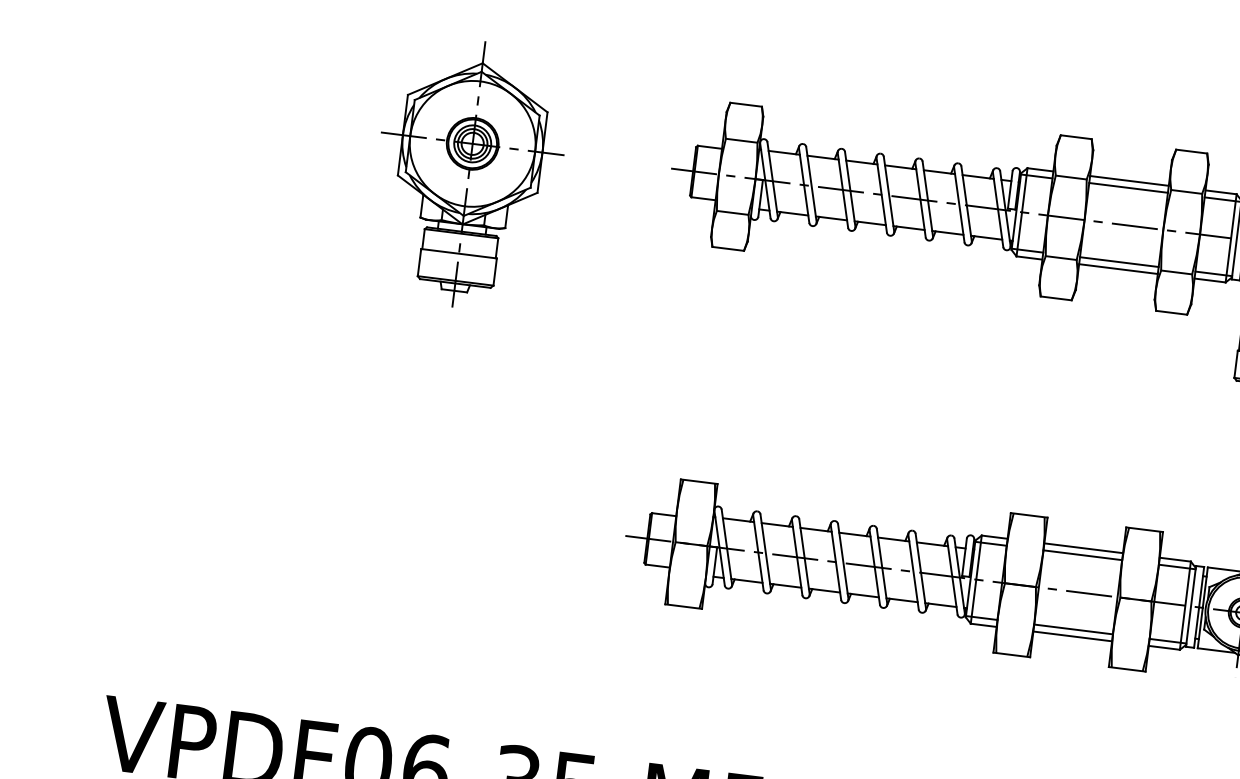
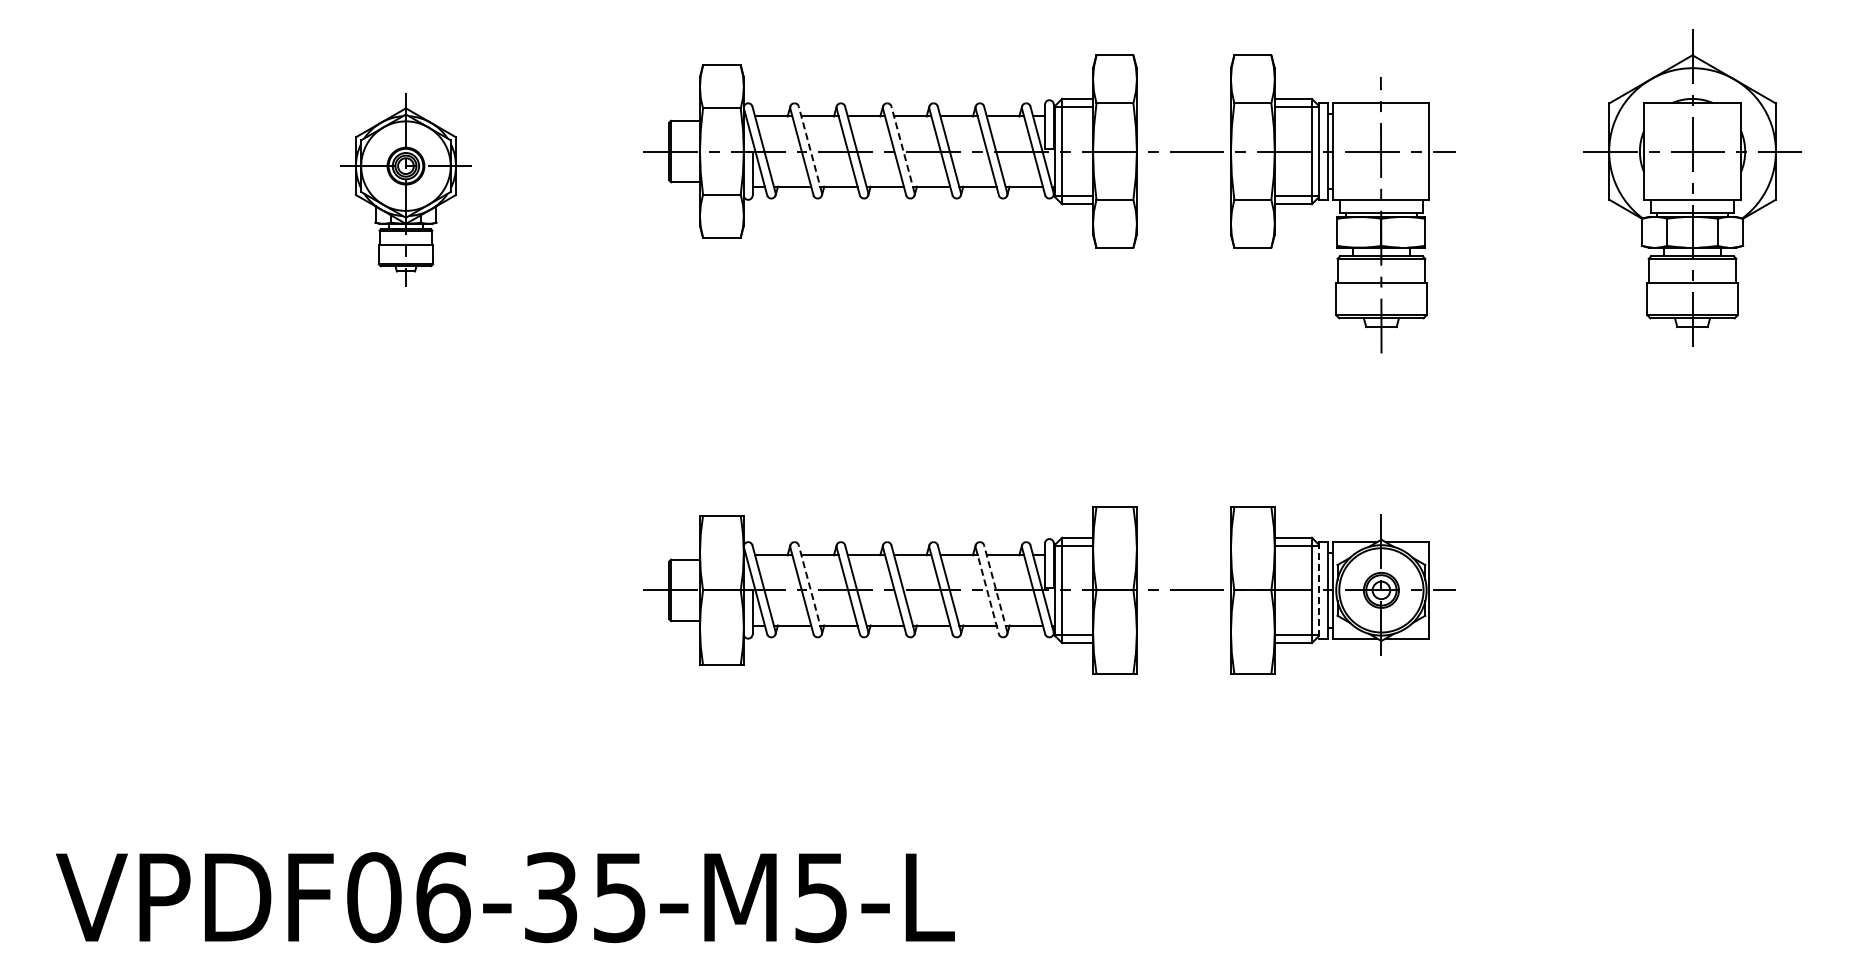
part: (468, 173) -> (405, 187), size x0.6
line: (1129, 180) -> (1183, 98), removed
line: (811, 184) -> (810, 149), solid -> dashed
line: (1128, 188) -> (1183, 107), removed
line: (889, 194) -> (903, 149), solid -> dashed
line: (1119, 261) -> (1183, 195), removed
line: (1118, 269) -> (1183, 204), removed
line: (1083, 548) -> (1183, 537), removed
line: (765, 551) -> (810, 588), solid -> dashed
line: (1082, 555) -> (1183, 546), removed
line: (913, 571) -> (987, 590), solid -> dashed
line: (920, 571) -> (995, 588), solid -> dashed
line: (1190, 606) -> (1318, 590), solid -> dashed
line: (1073, 629) -> (1183, 634), removed
line: (1072, 636) -> (1183, 643), removed

